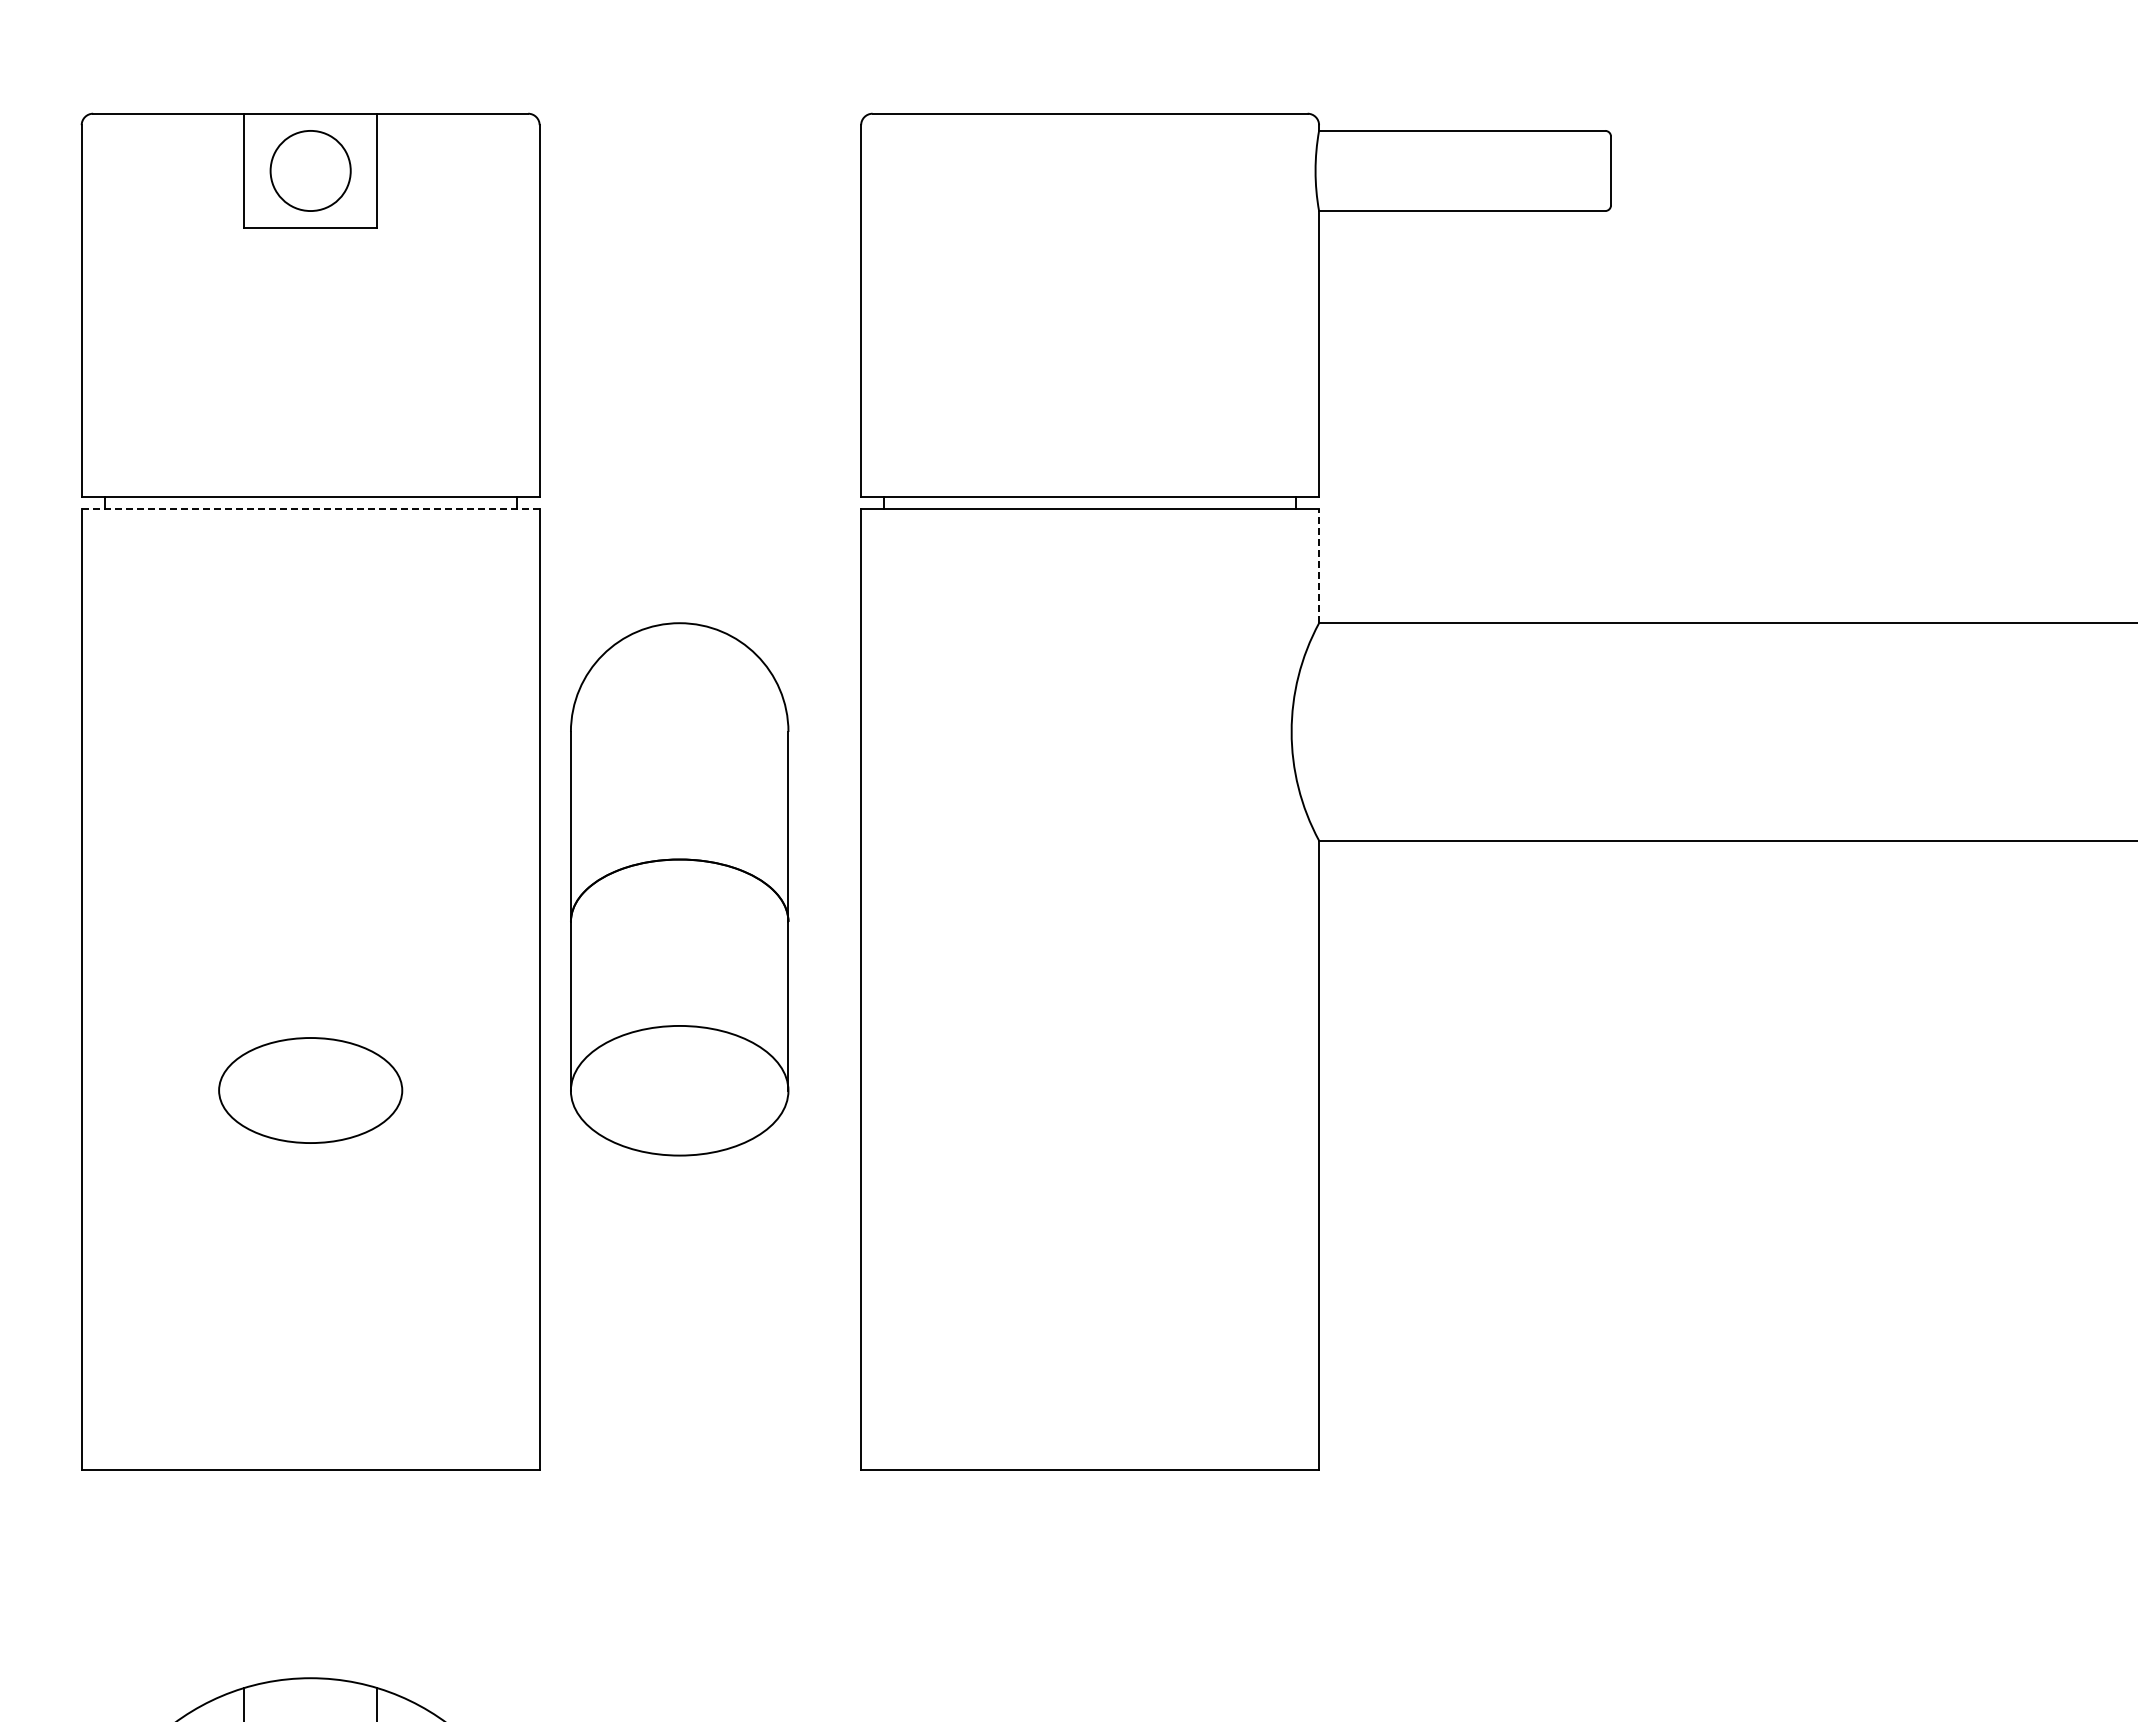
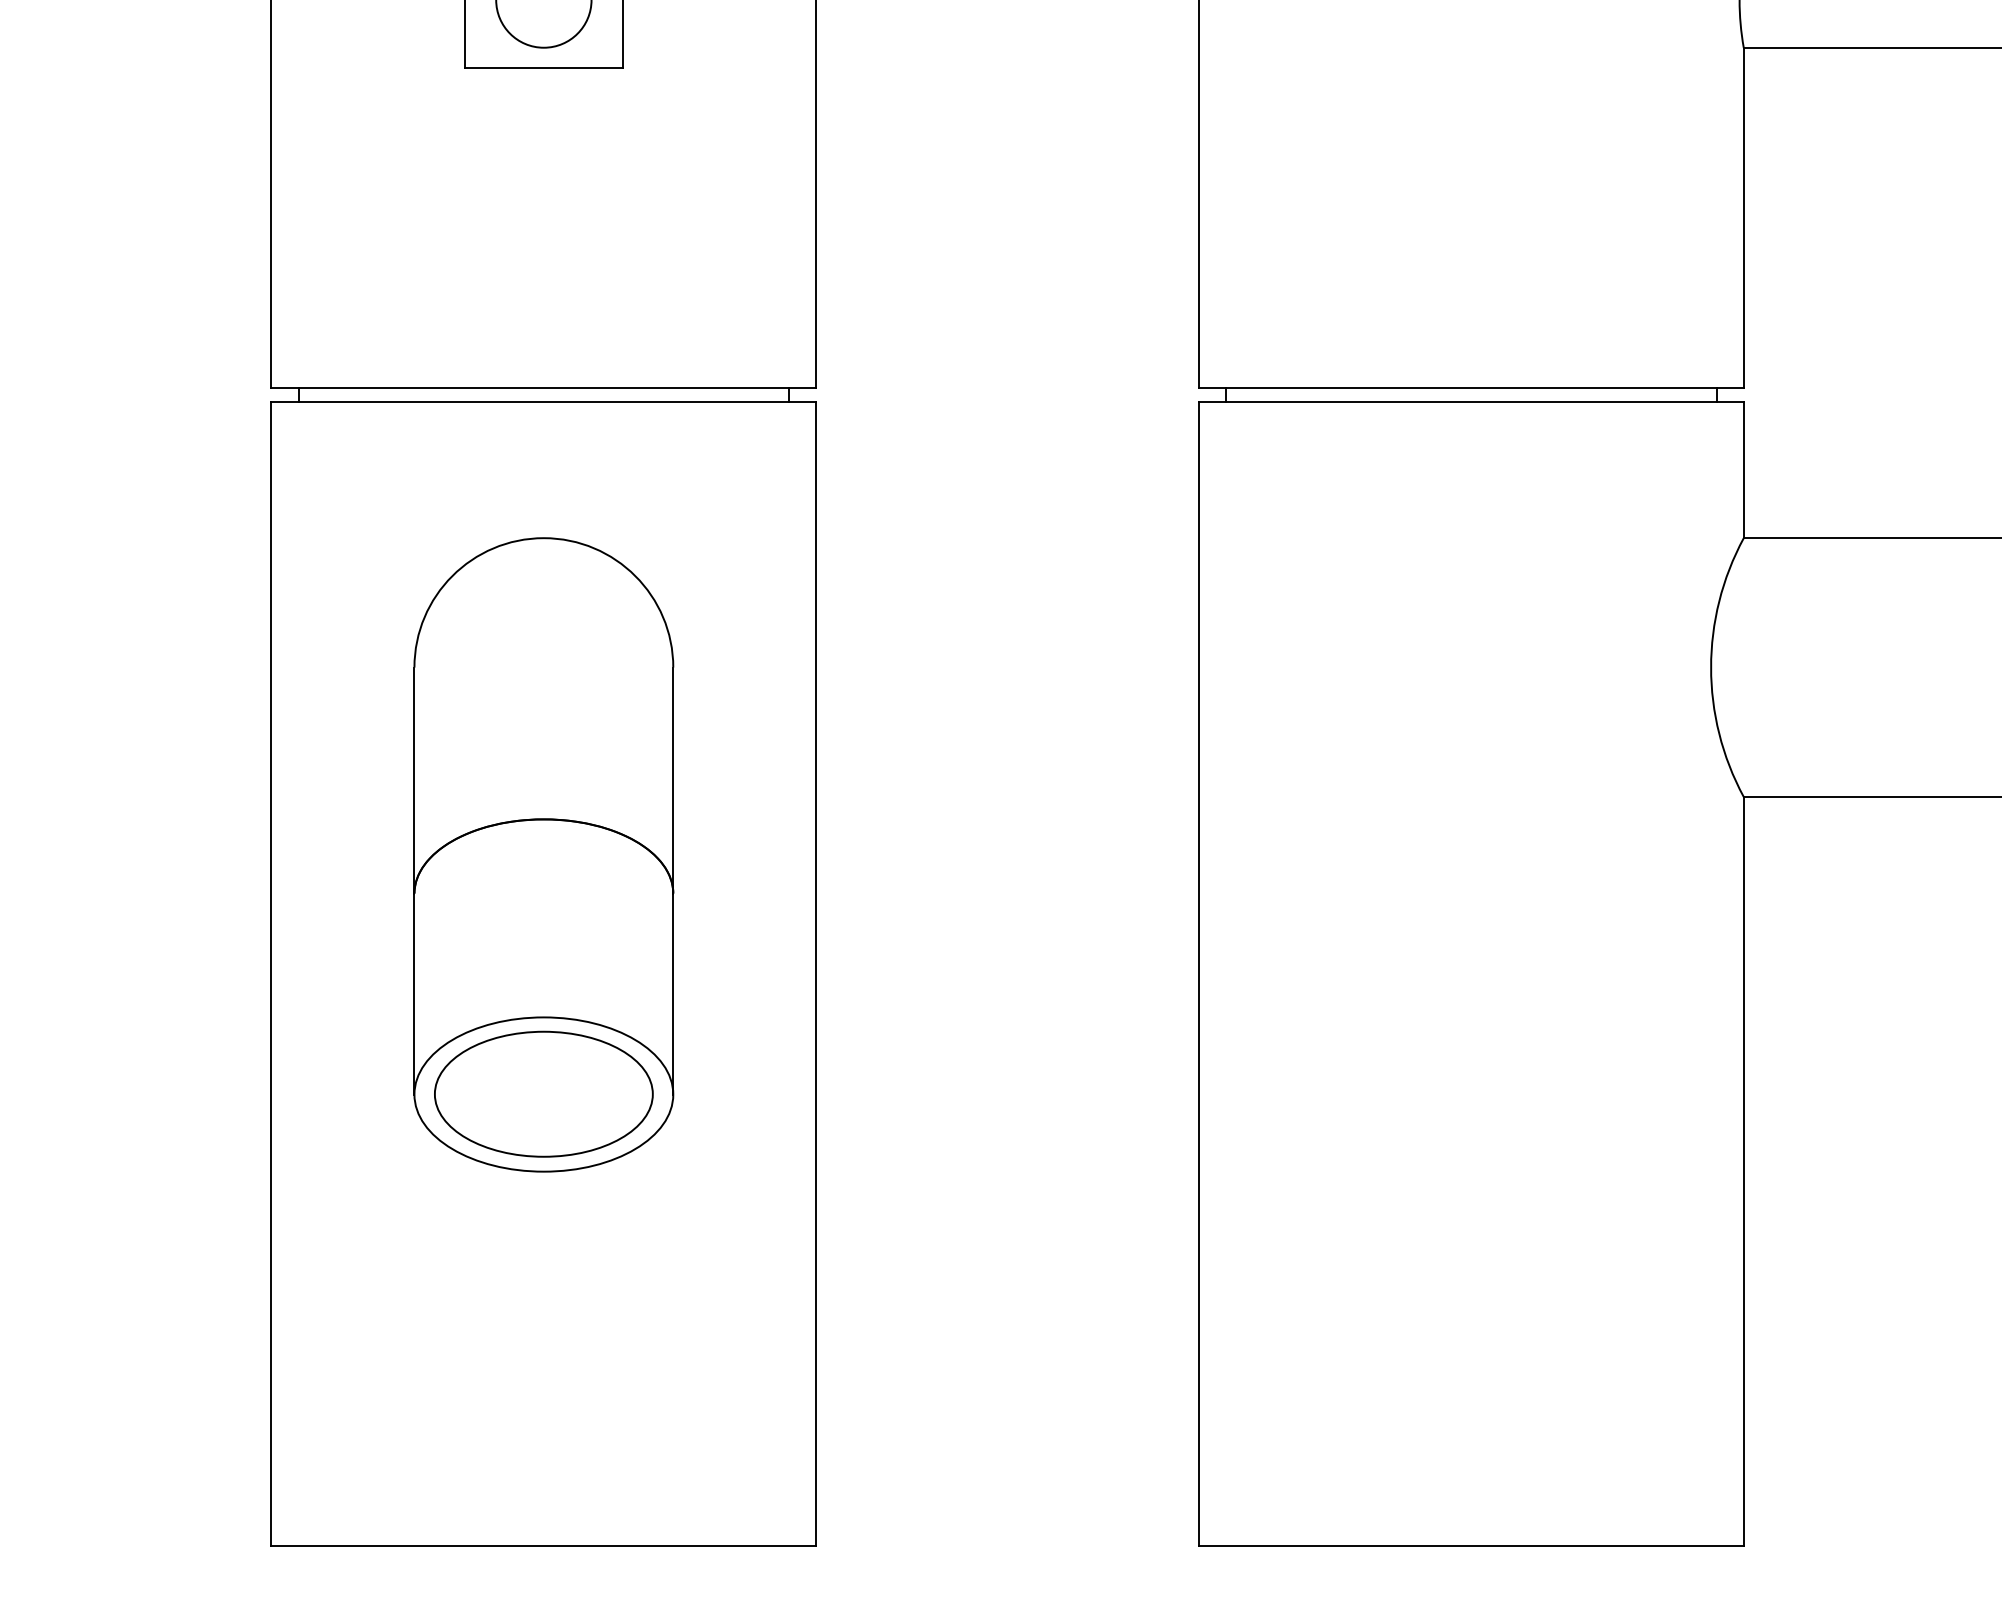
line: (310, 508) -> (543, 401), dashed -> solid
line: (1319, 565) -> (1744, 469), dashed -> solid
part: (679, 889) -> (543, 855), moved

